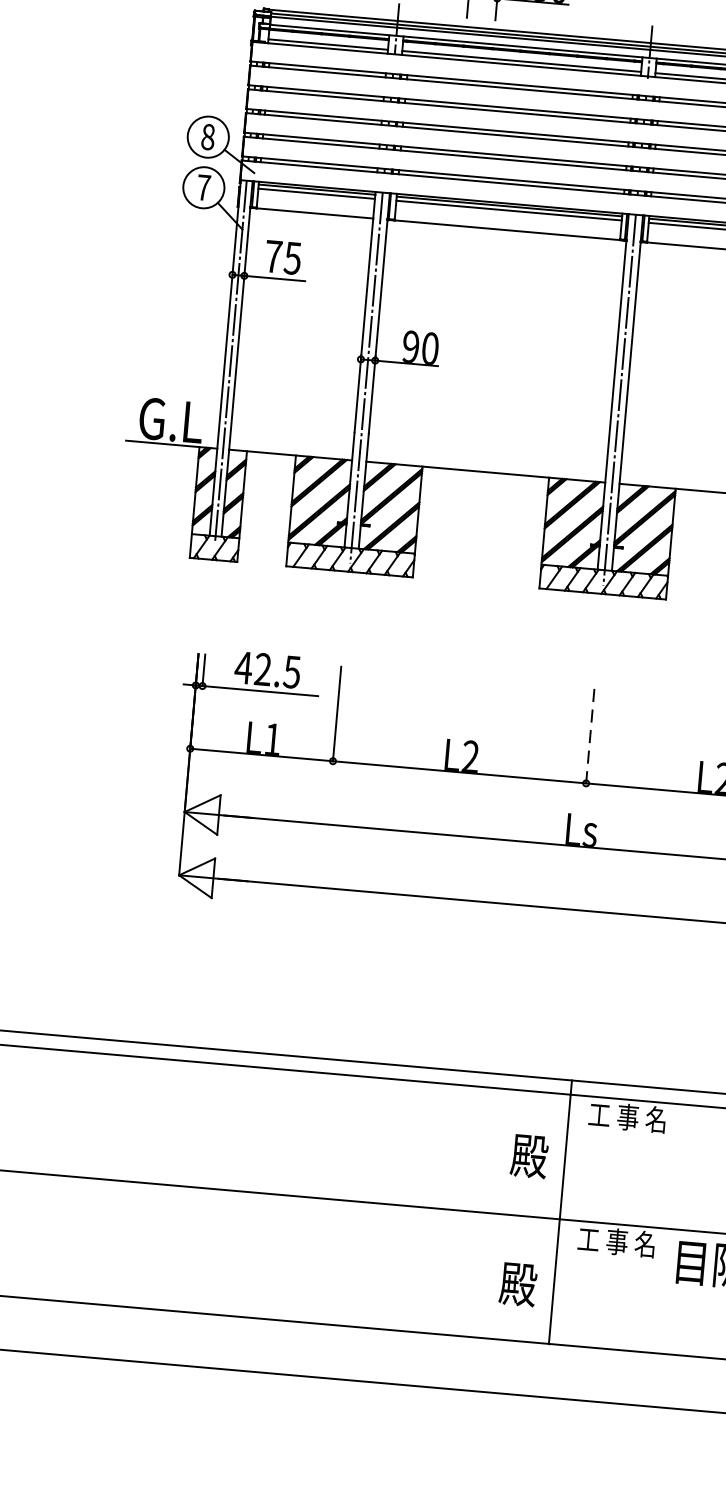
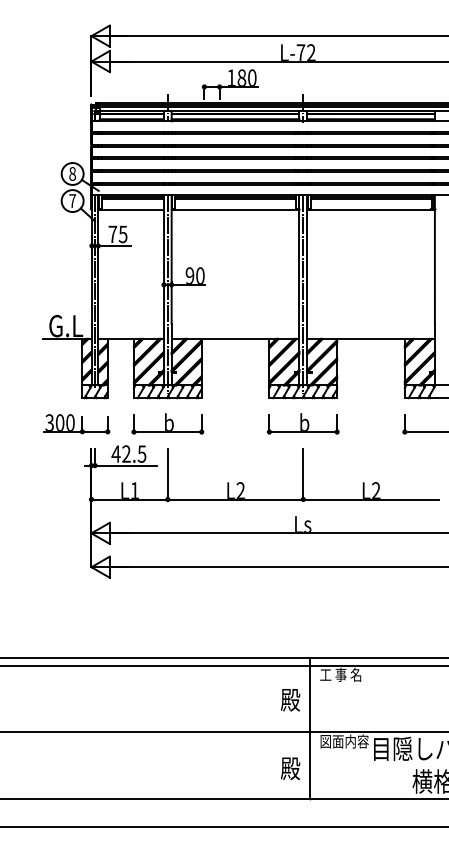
part: (174, 606) -> (76, 424), added
part: (344, 619) -> (167, 423), added
part: (598, 641) -> (303, 423), added
line: (590, 736) -> (303, 474), dashed -> solid
text: (623, 1242) -> (344, 741), 工 事 名 -> 図面内容

